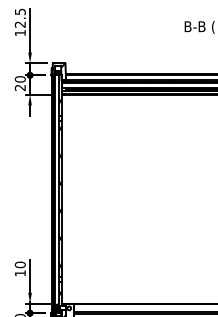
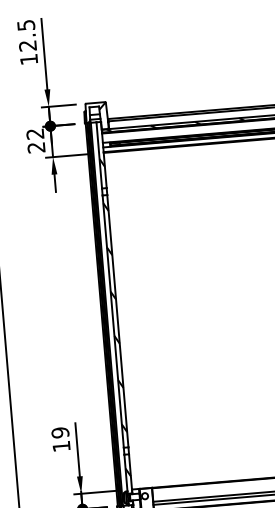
text: (19, 79) -> (33, 134), 20 -> 22
text: (20, 264) -> (60, 432), 10 -> 19

